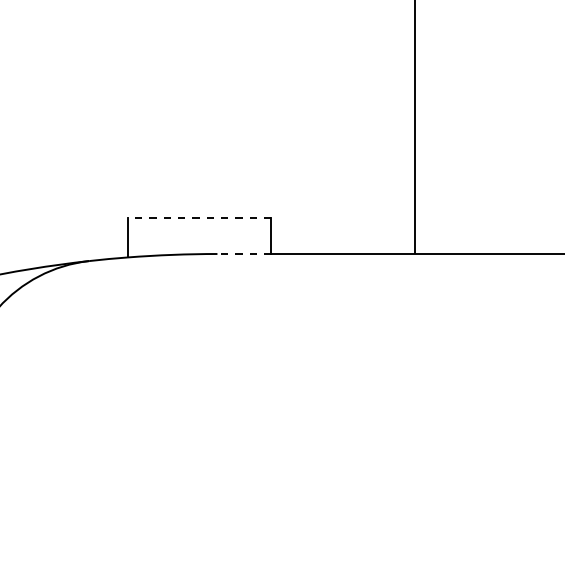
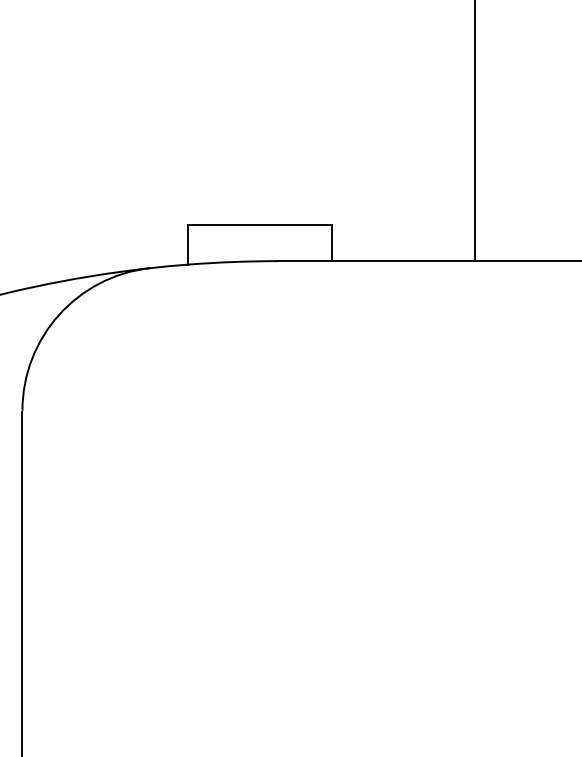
line: (199, 218) -> (260, 225), dashed -> solid
line: (243, 254) -> (304, 261), dashed -> solid

